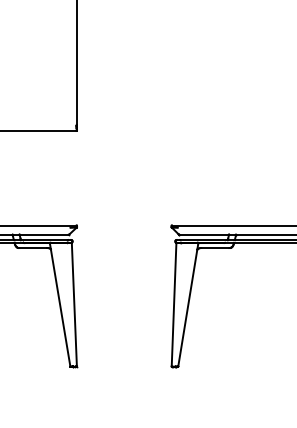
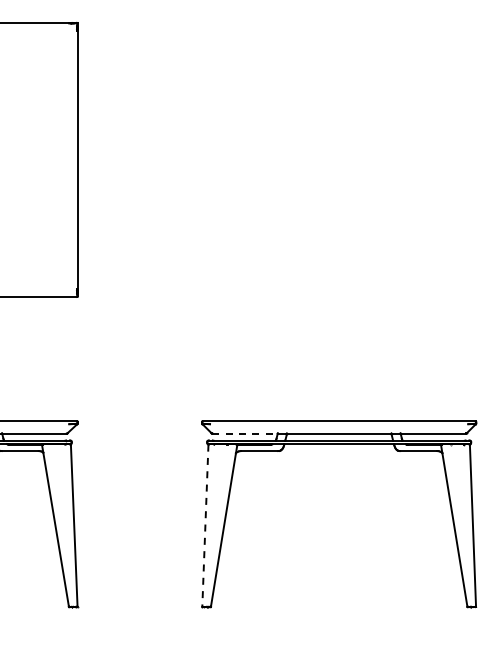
line: (204, 234) -> (245, 433), solid -> dashed
line: (174, 305) -> (205, 526), solid -> dashed

